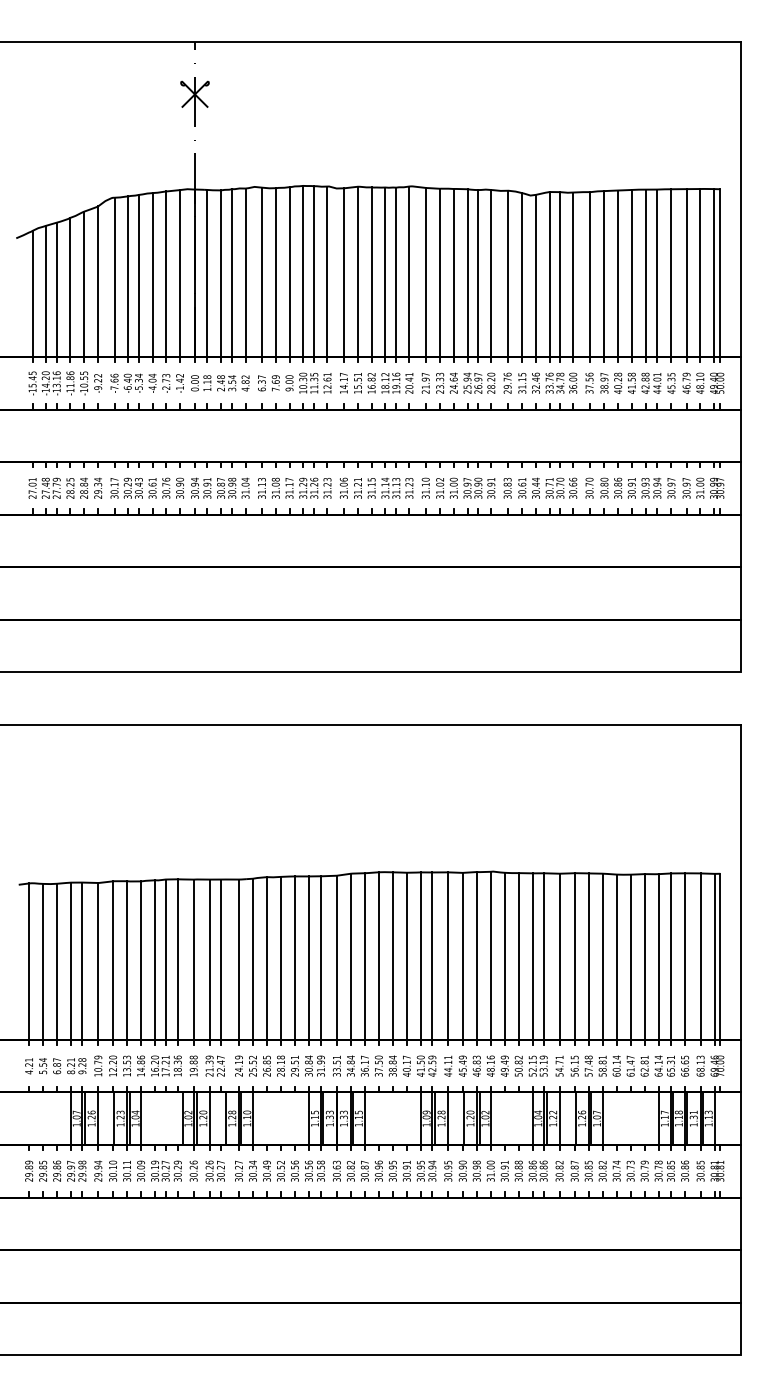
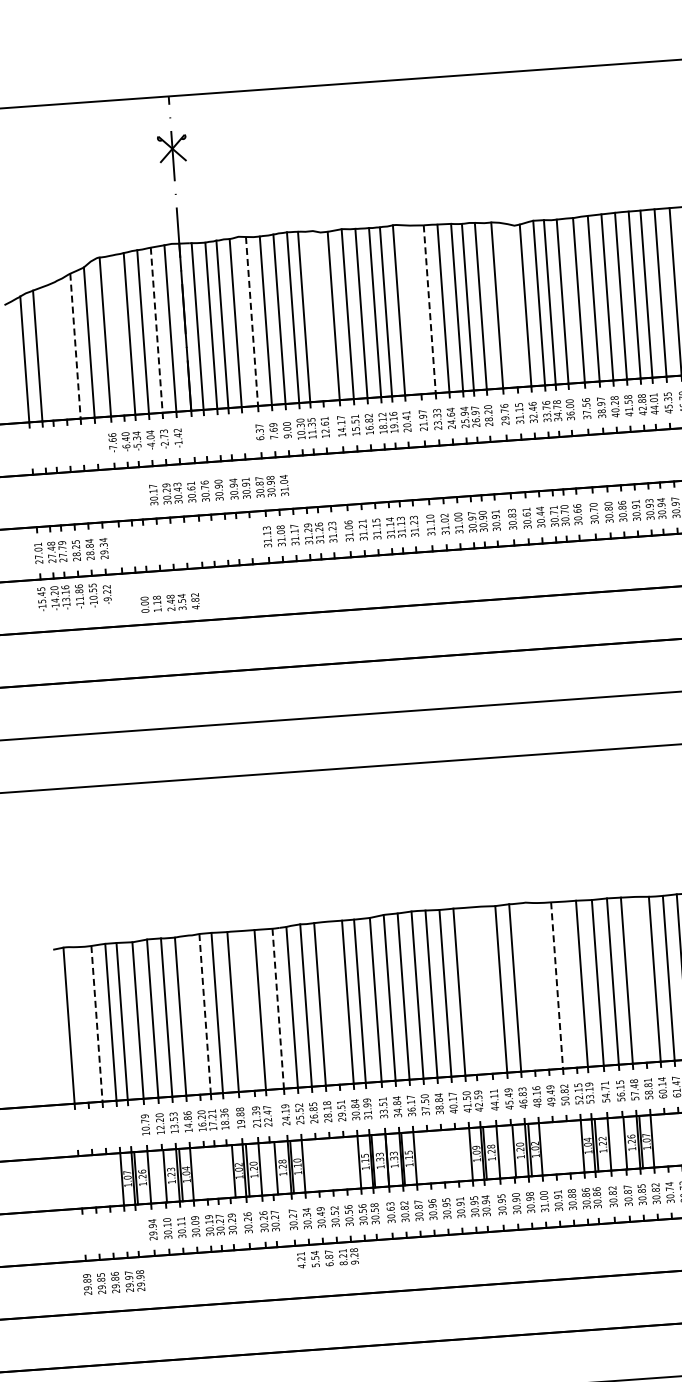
line: (327, 271) -> (317, 315), removed
line: (261, 272) -> (251, 321), solid -> dashed
line: (425, 272) -> (415, 309), removed
line: (440, 273) -> (430, 309), solid -> dashed
line: (166, 274) -> (156, 330), solid -> dashed
line: (522, 275) -> (512, 306), removed
line: (127, 276) -> (118, 335), removed
line: (84, 284) -> (75, 346), solid -> dashed
line: (70, 287) -> (62, 350), removed
line: (56, 289) -> (48, 353), removed
text: (65, 383) -> (74, 597), moved
text: (220, 383) -> (170, 603), moved
text: (179, 487) -> (218, 489), moved
line: (432, 955) -> (470, 990), removed
line: (448, 955) -> (486, 989), removed
line: (490, 955) -> (528, 986), removed
line: (504, 955) -> (542, 985), removed
line: (532, 956) -> (570, 984), removed
line: (602, 956) -> (640, 979), removed
line: (294, 957) -> (333, 1002), removed
line: (518, 957) -> (556, 986), solid -> dashed
line: (155, 959) -> (194, 1014), removed
line: (209, 959) -> (248, 1010), removed
line: (165, 960) -> (204, 1014), solid -> dashed
line: (238, 960) -> (277, 1009), solid -> dashed
line: (43, 961) -> (83, 1024), removed
line: (57, 962) -> (97, 1024), solid -> dashed
text: (55, 1066) -> (327, 1258), moved
text: (55, 1170) -> (113, 1281), moved

